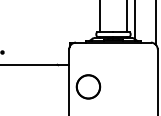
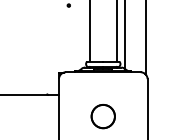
circle: (87, 86) -> (102, 116), moved

